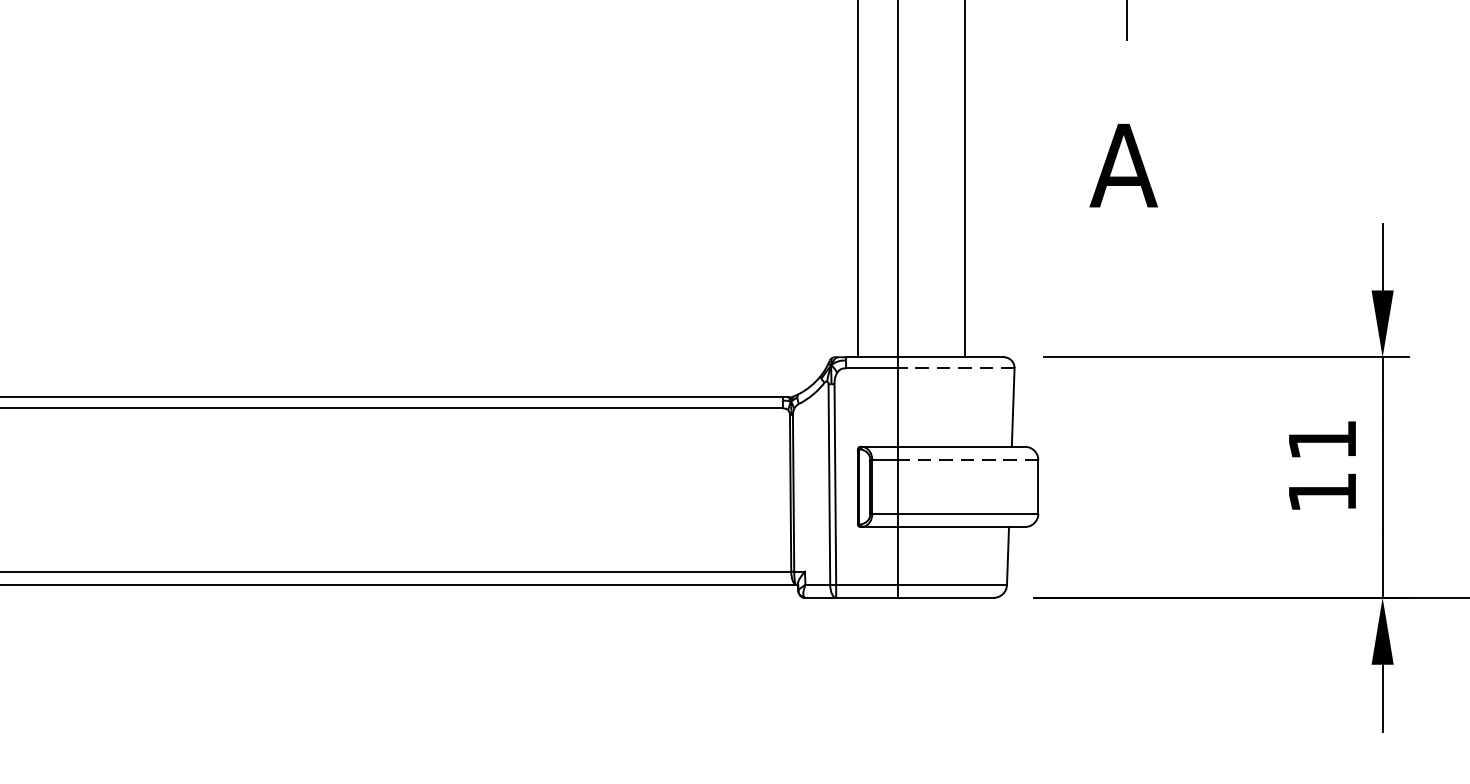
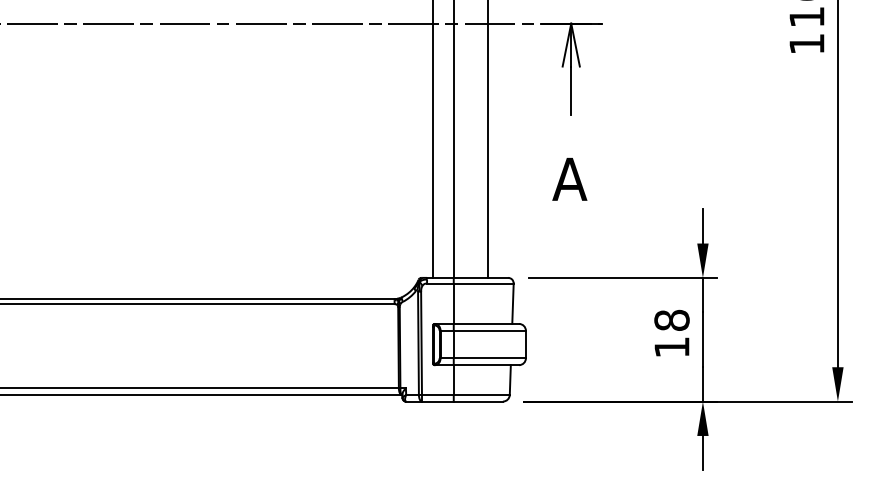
line: (955, 368) -> (483, 283), dashed -> solid
text: (1321, 438) -> (671, 319), 11 -> 18
line: (967, 459) -> (489, 330), dashed -> solid

